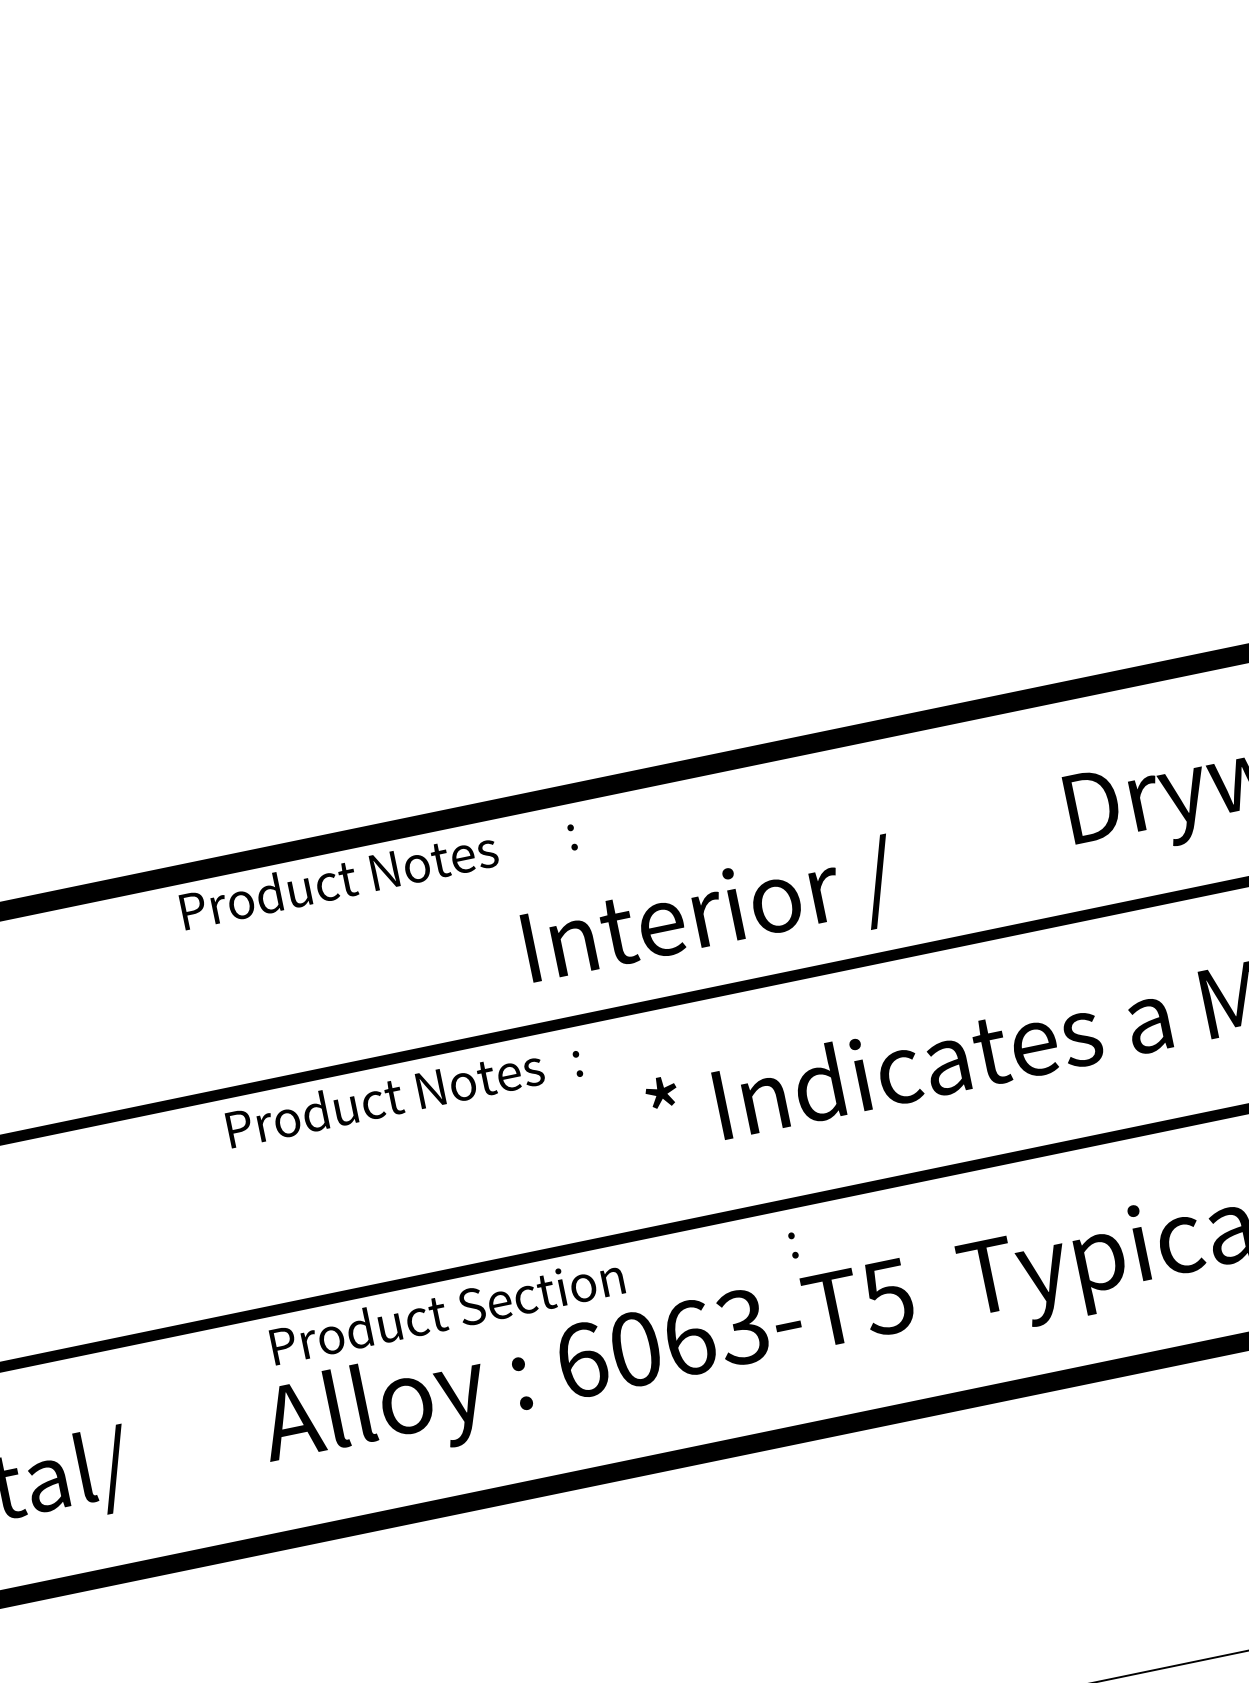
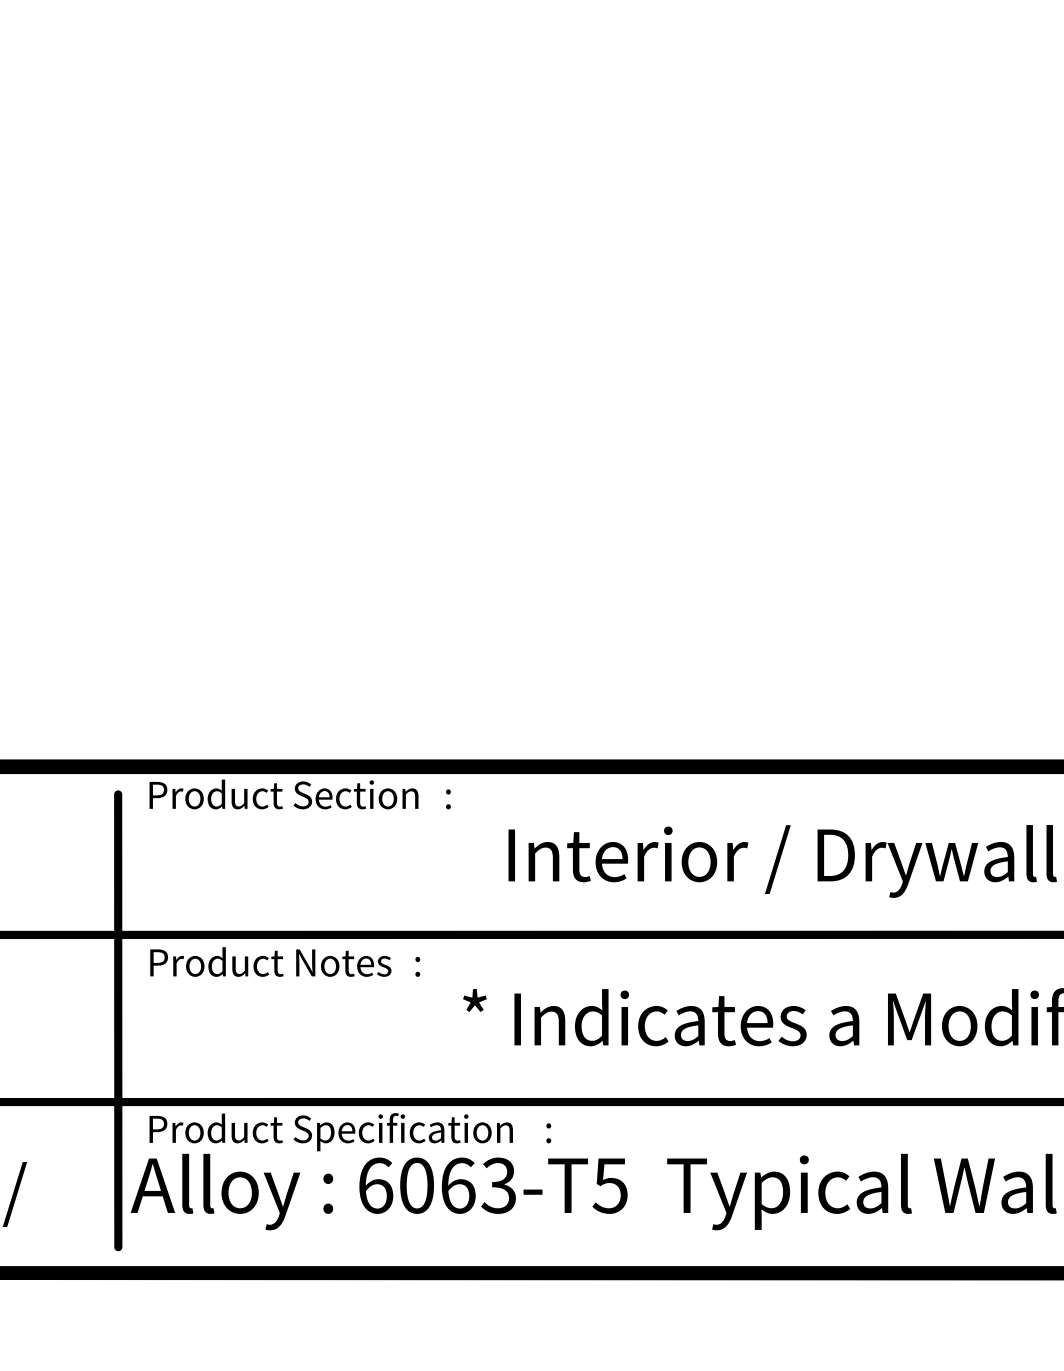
text: (450, 856) -> (355, 794), Product Notes -> Product Section
text: (711, 916) -> (649, 859), moved
fill: (202, 1214) -> (118, 1020), added
text: (616, 1280) -> (413, 1132), Product Section -> Product Specification

